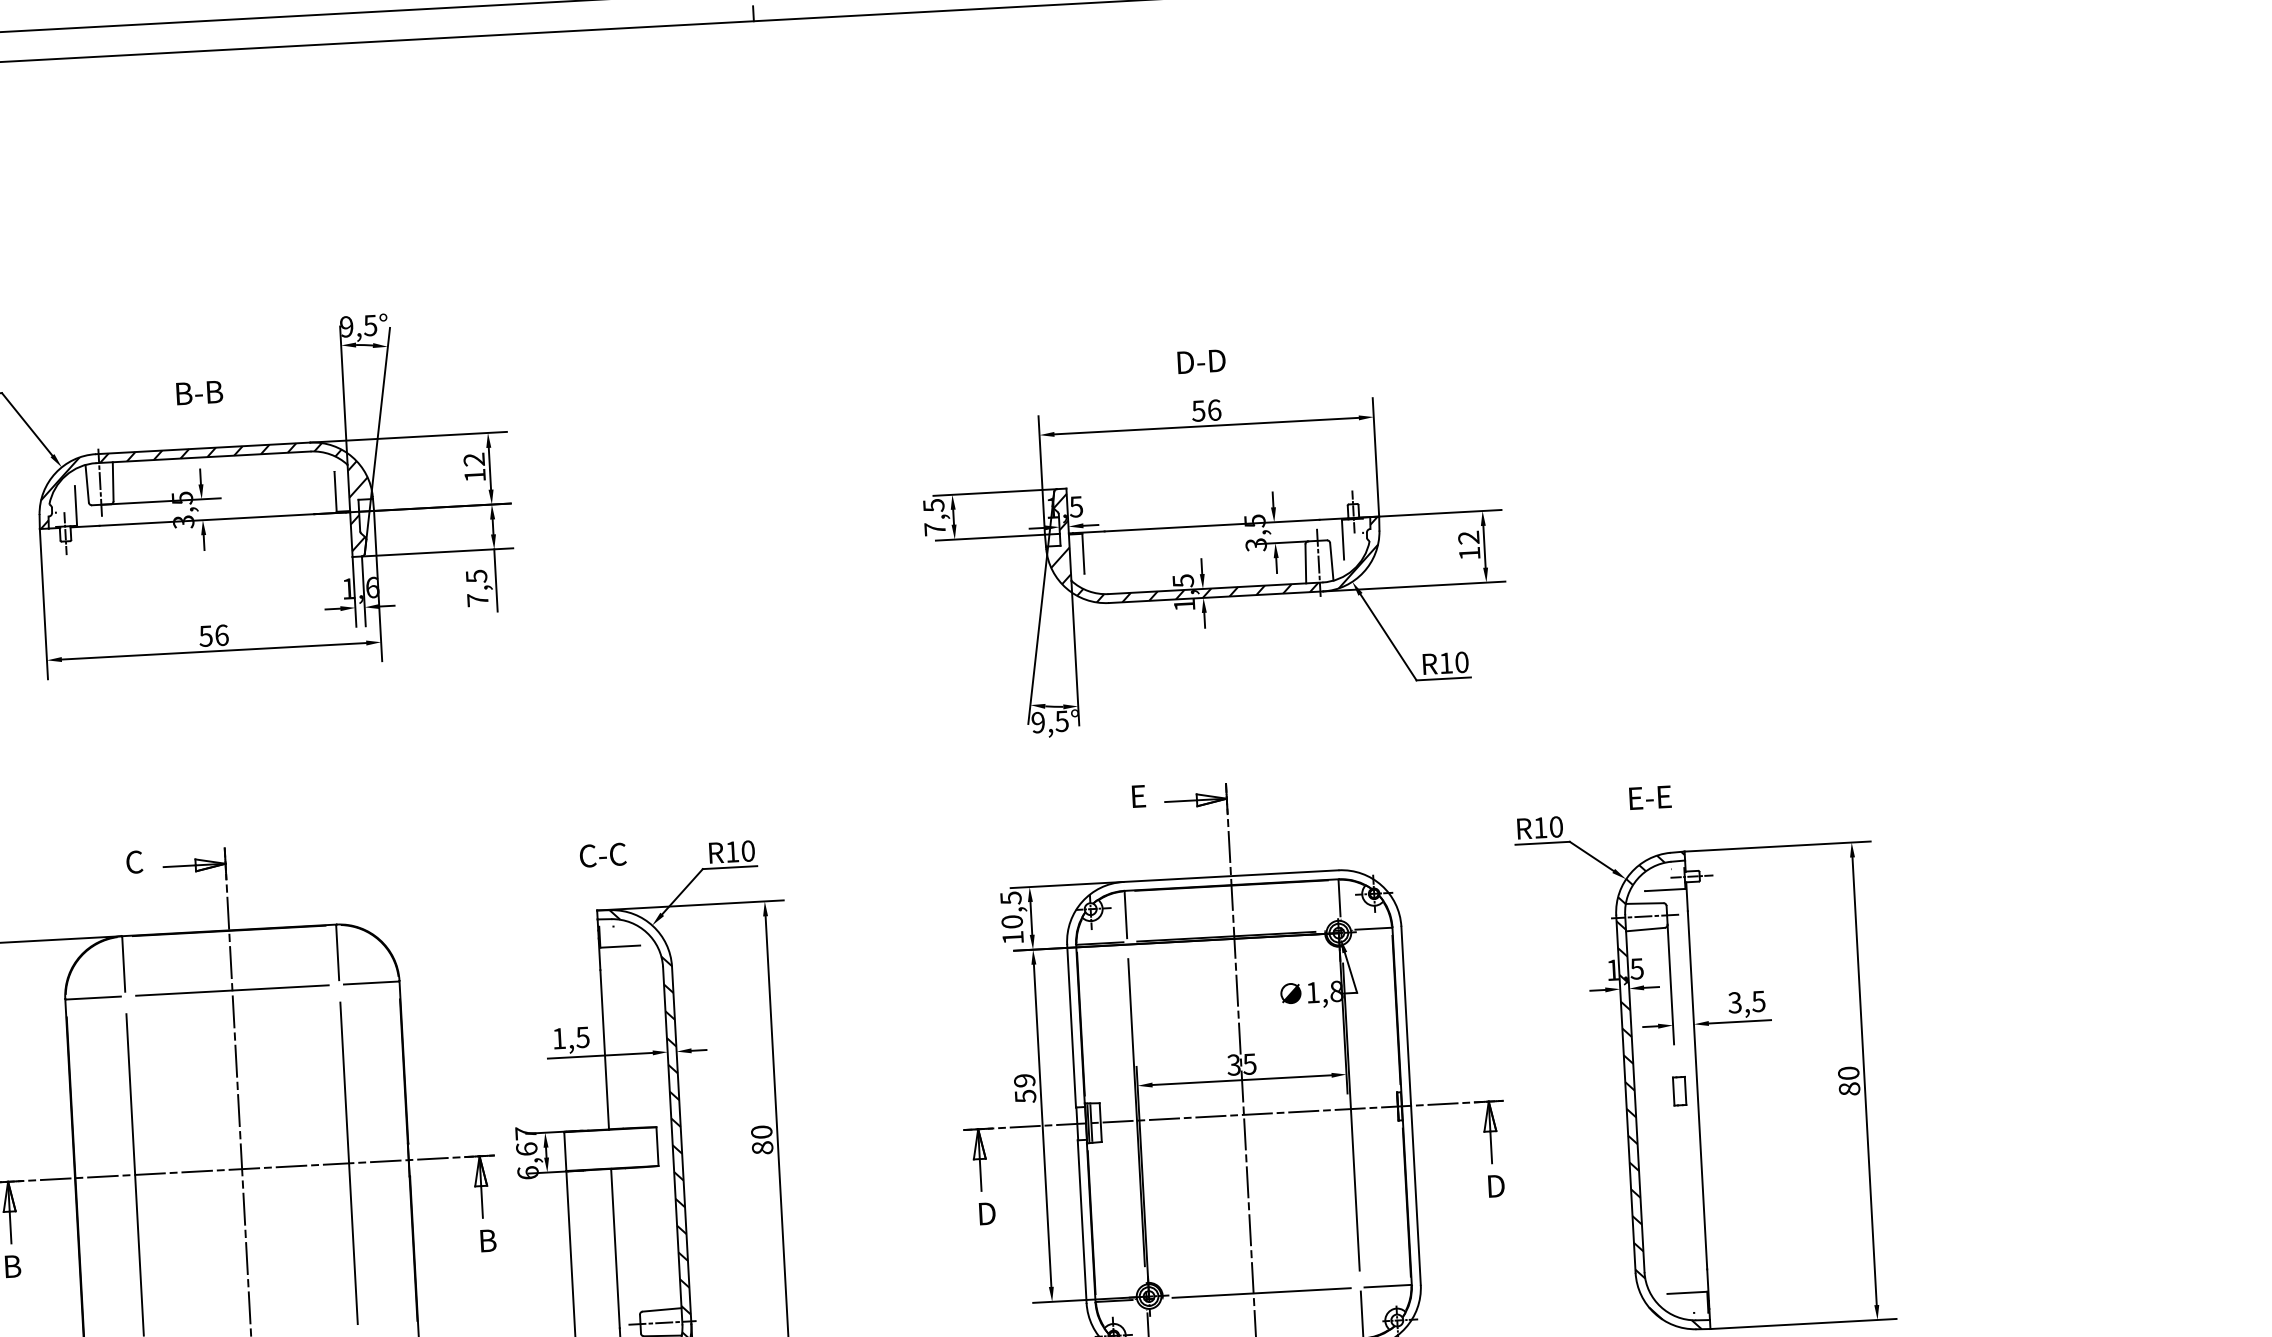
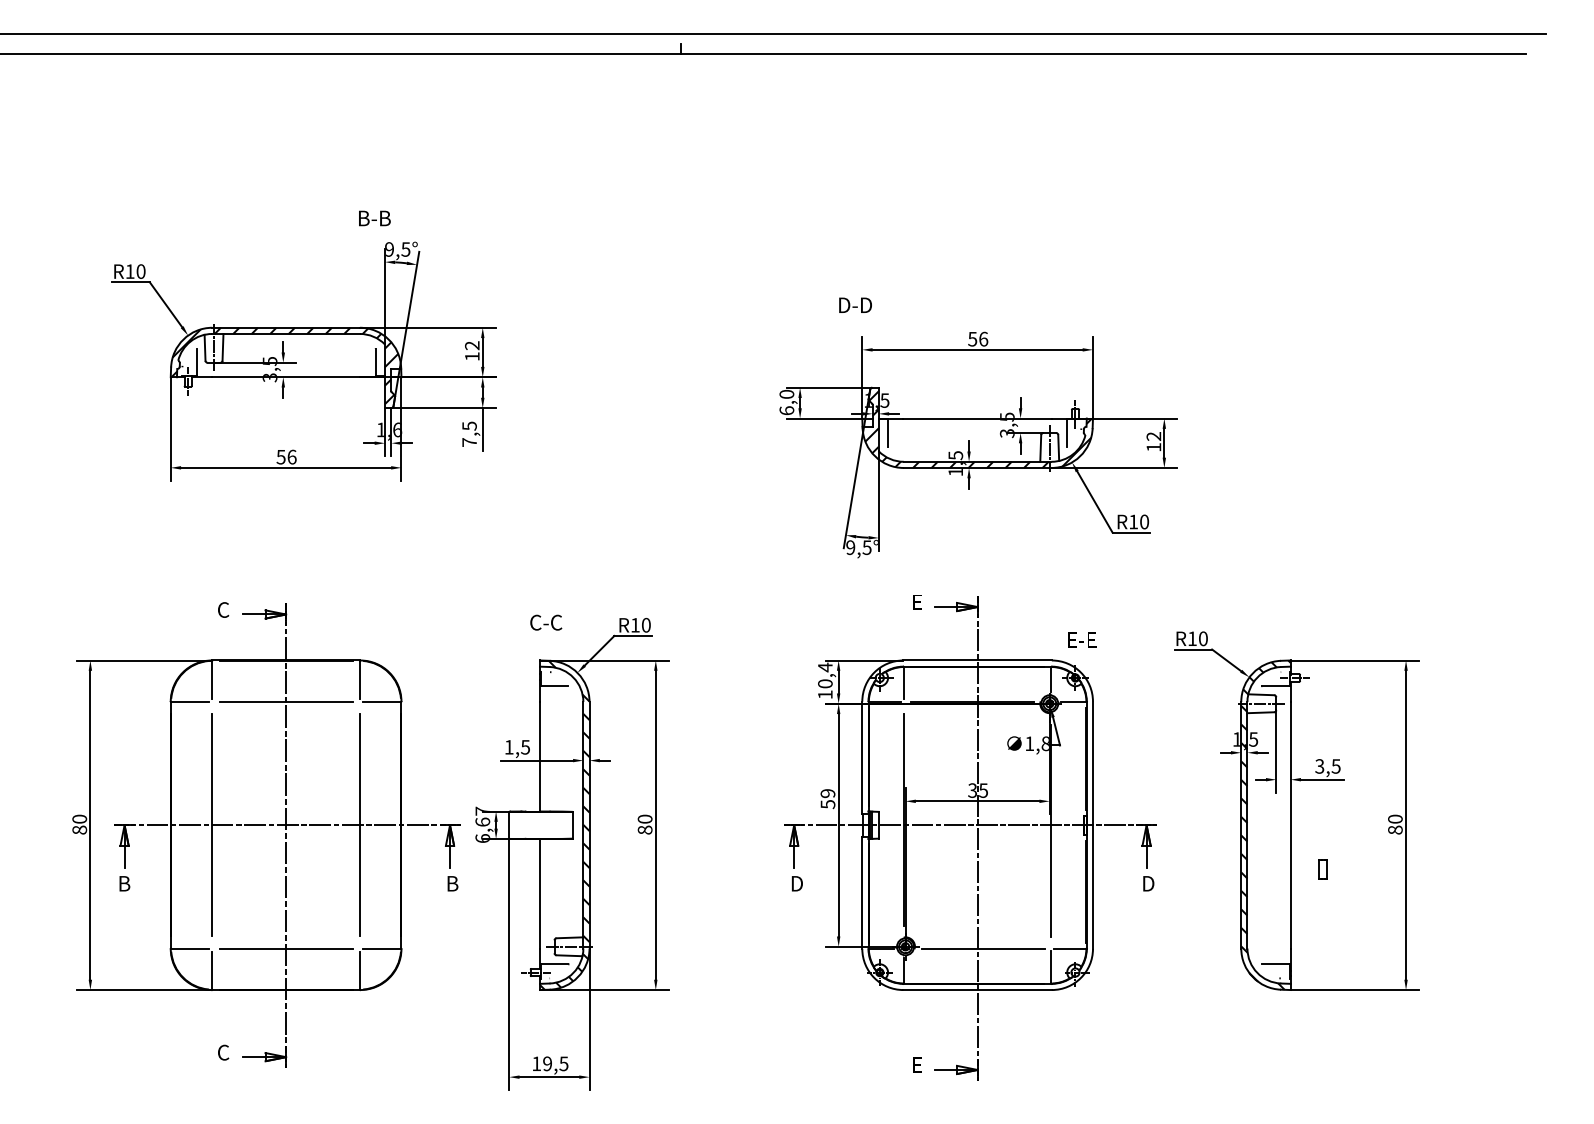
text: (1201, 360) -> (855, 304), moved
text: (199, 392) -> (374, 218), moved
text: (933, 517) -> (786, 402), 7,5 -> 6,0
text: (1650, 796) -> (1082, 639), moved
text: (1011, 898) -> (825, 667), 10,5 -> 10,4
part: (1678, 1091) -> (1322, 869), moved

